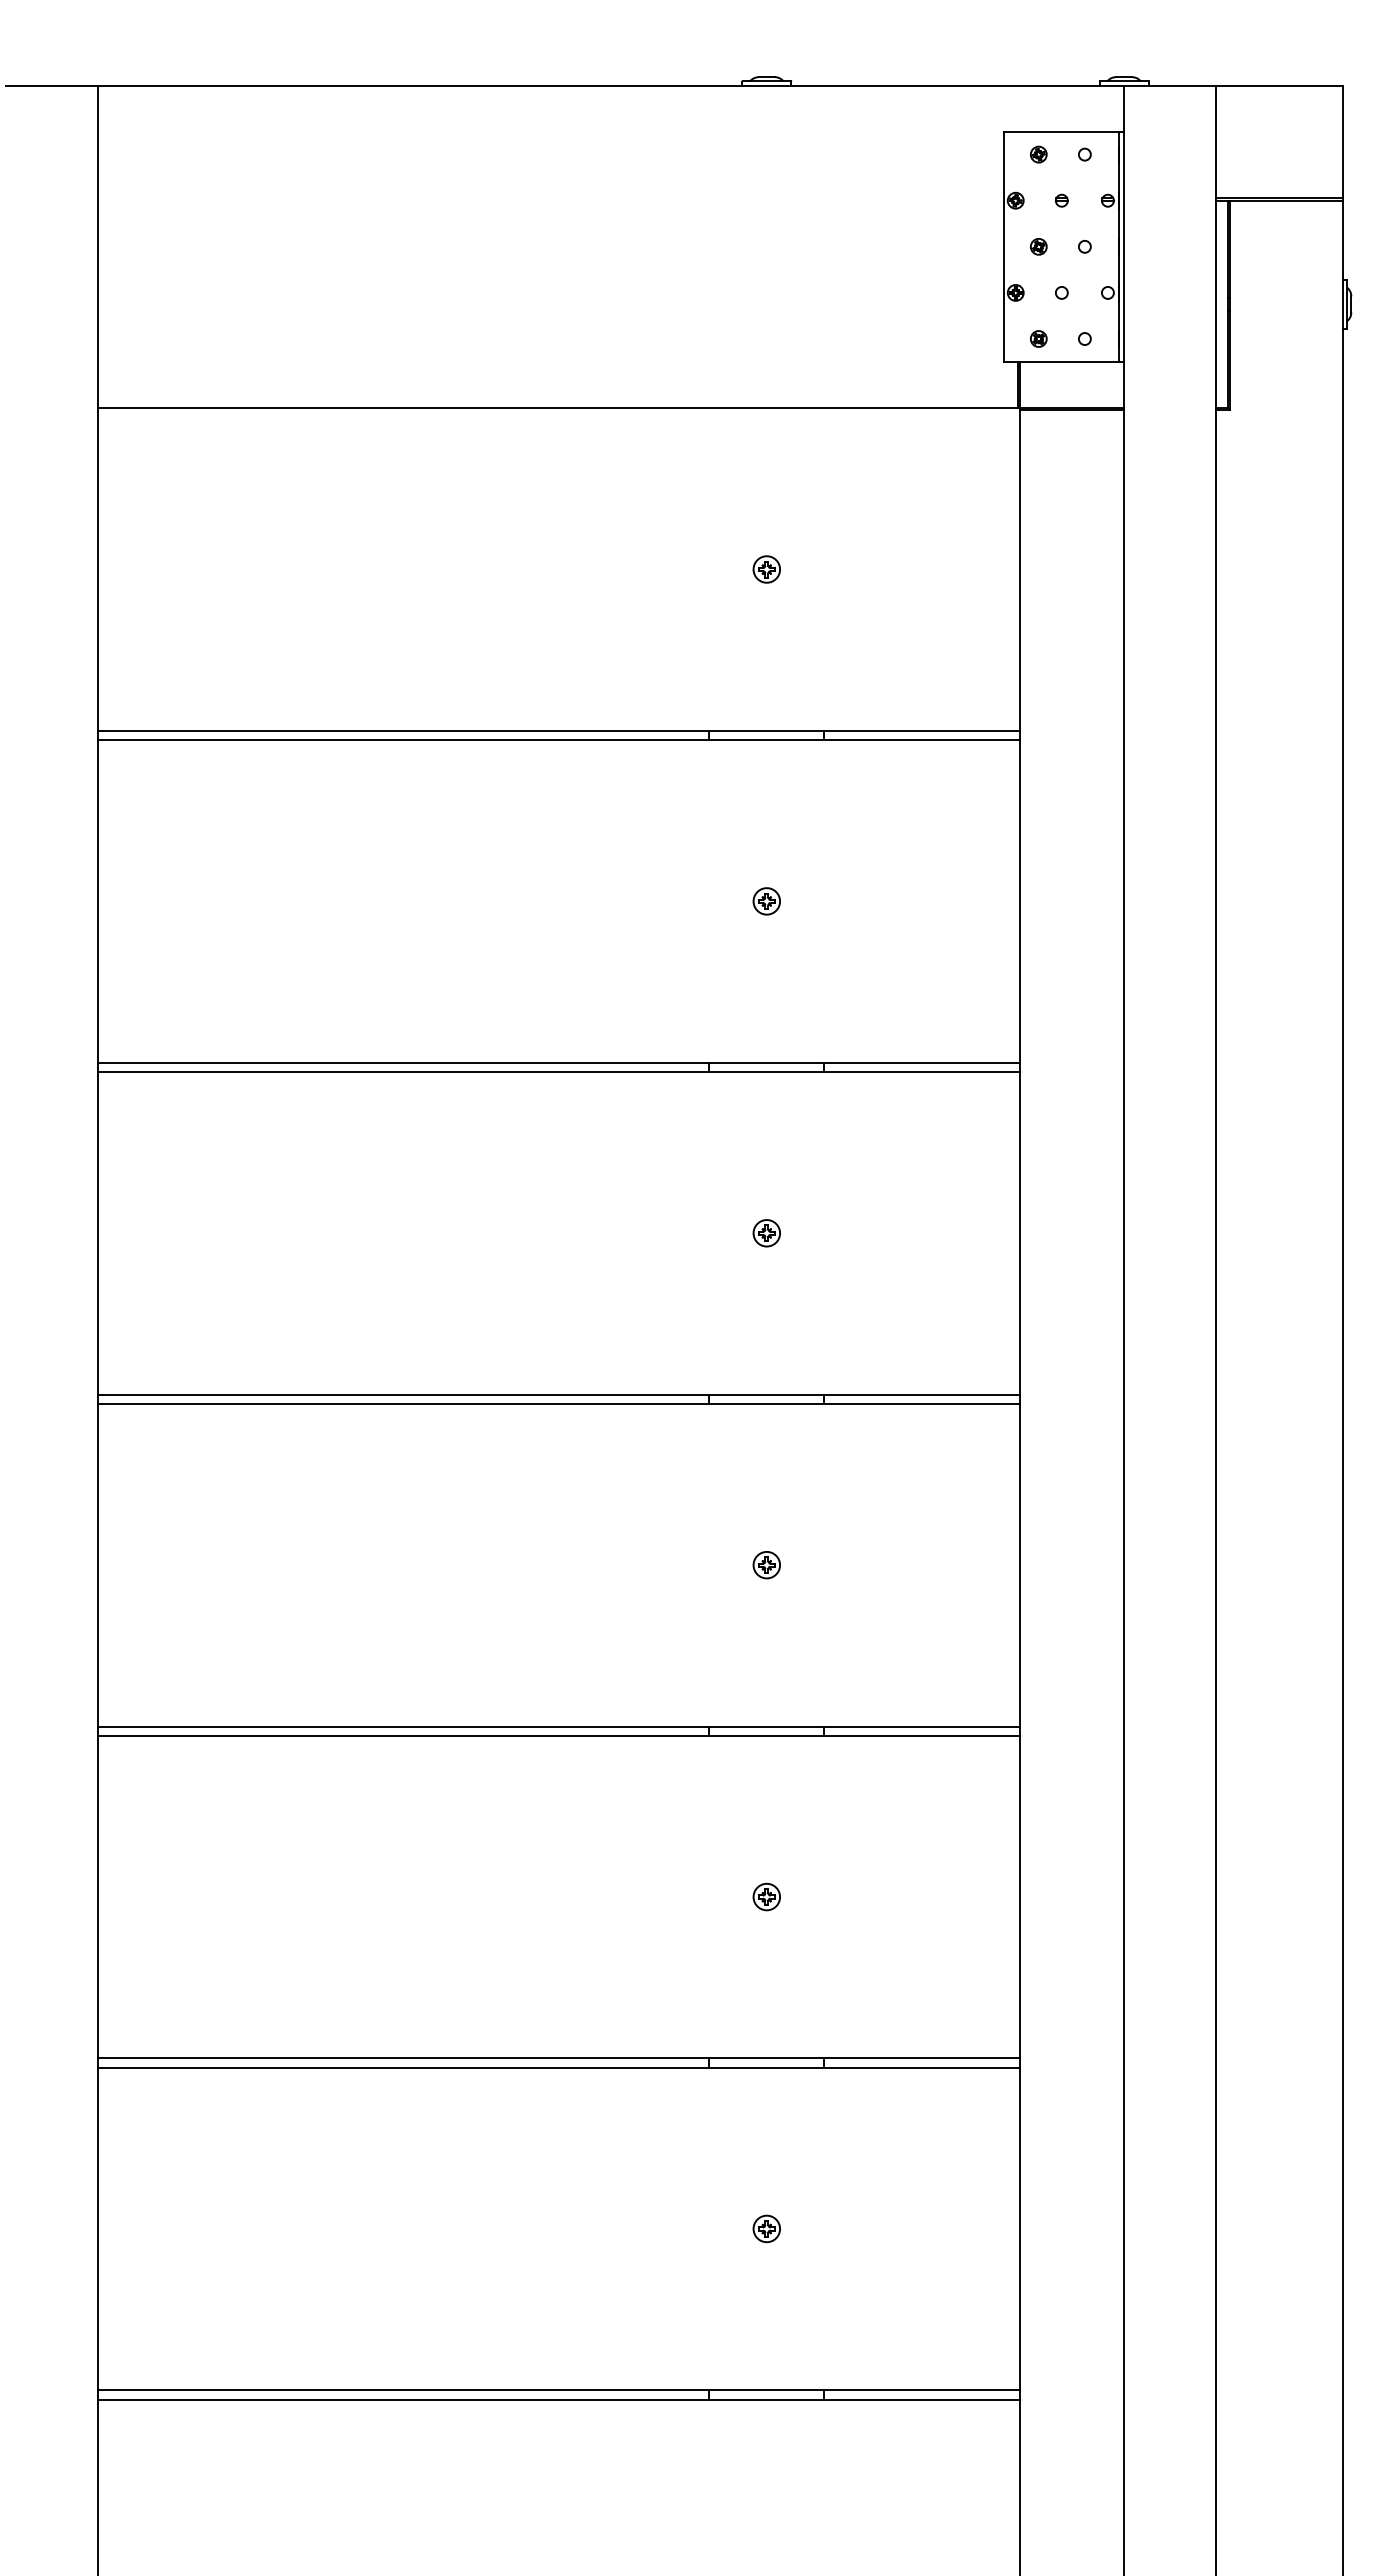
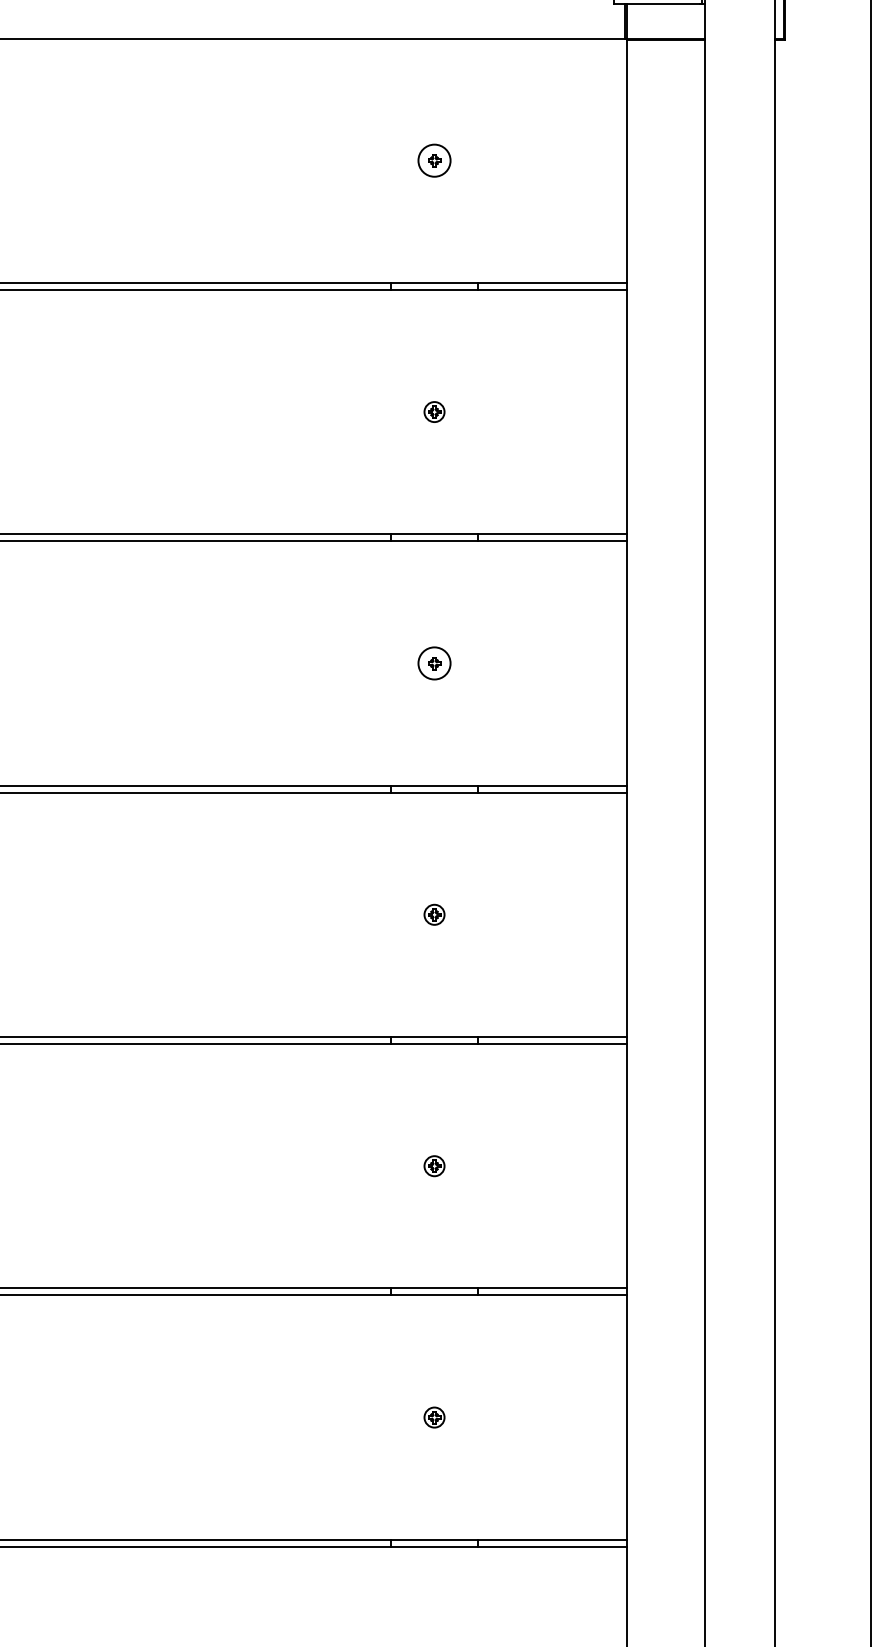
circle: (766, 569) -> (434, 160), size x1.6
circle: (766, 1233) -> (434, 663), size x1.6

